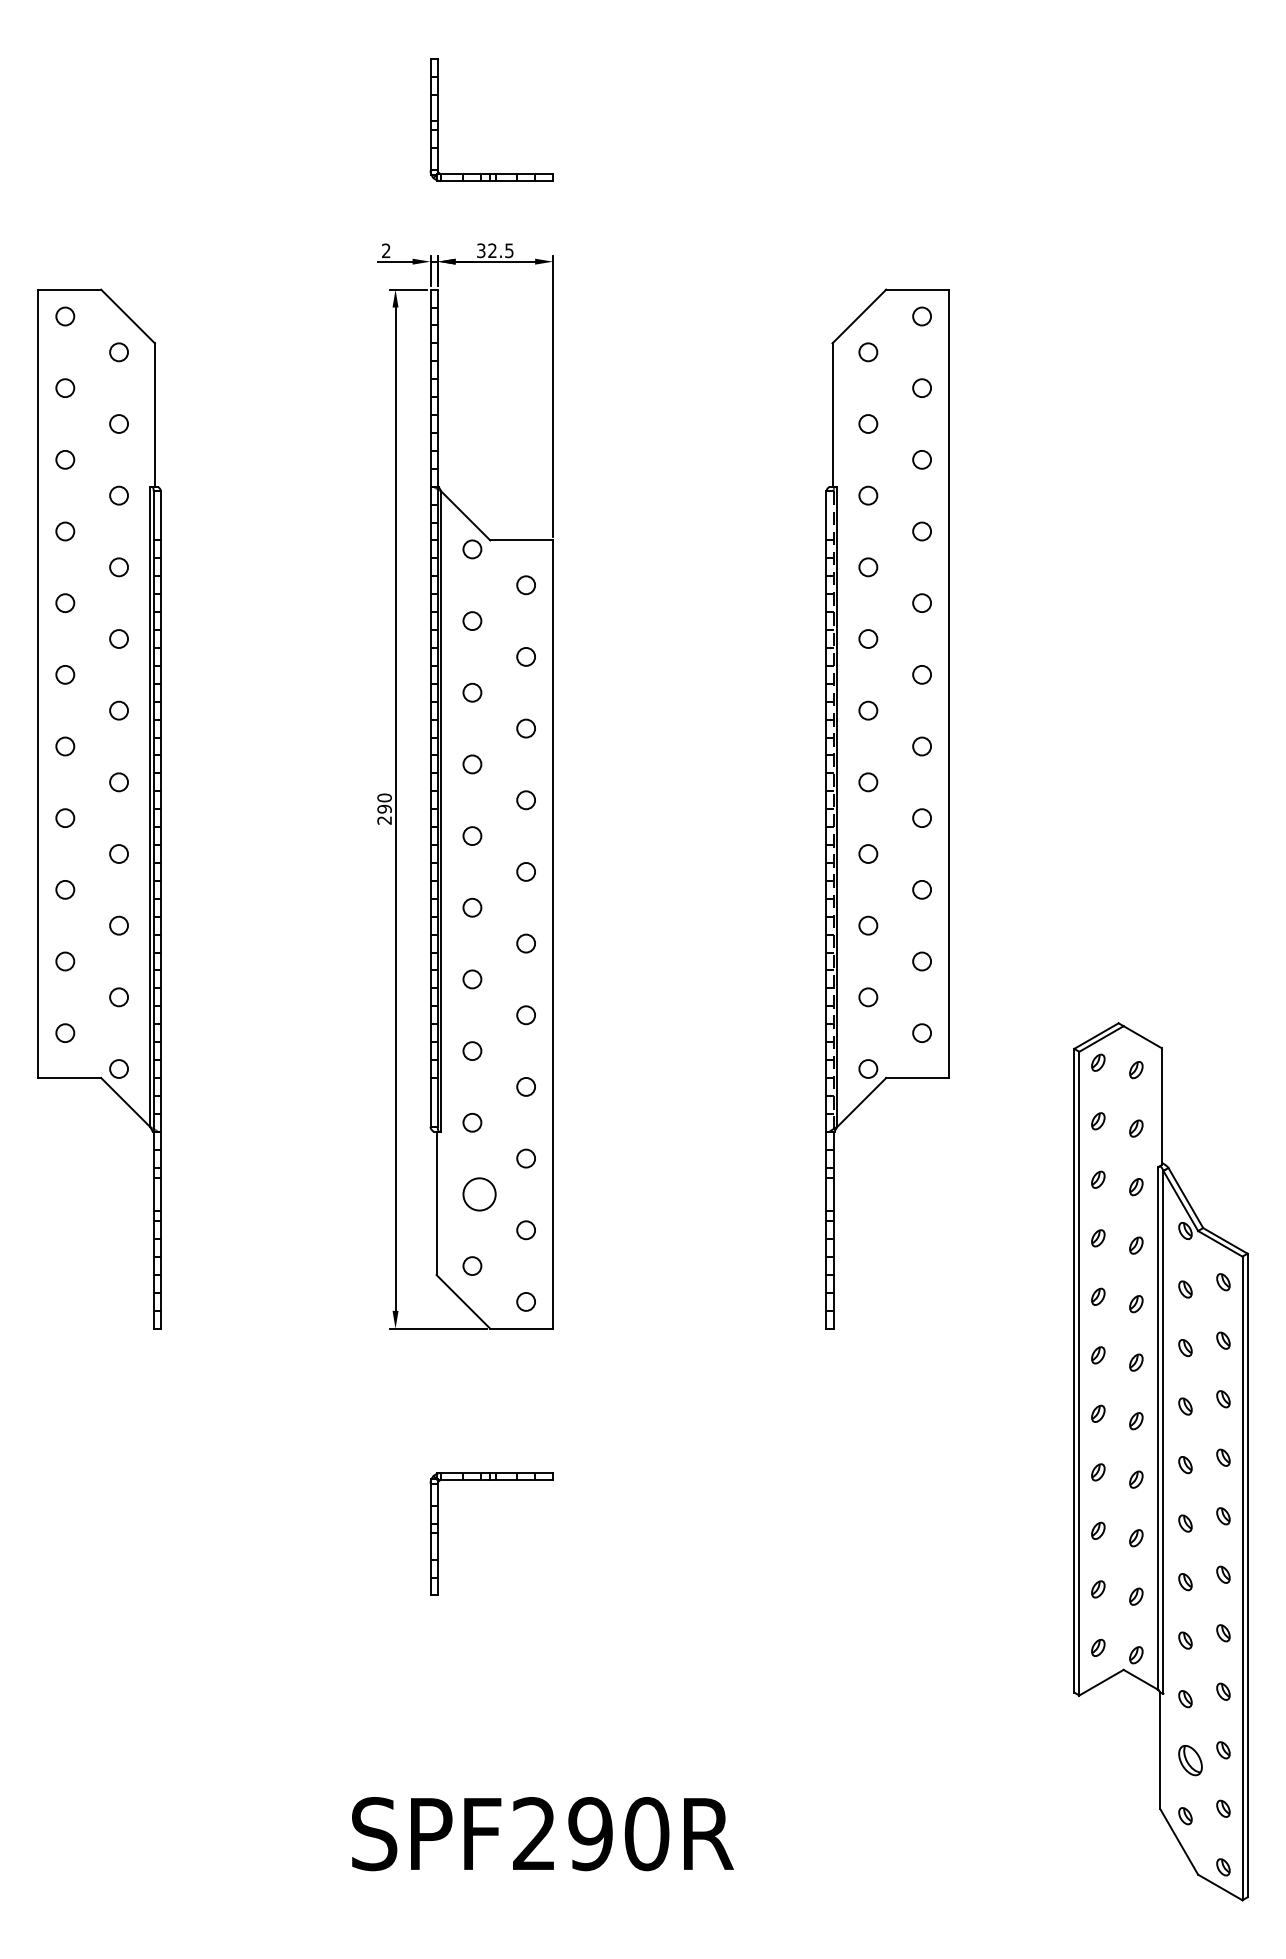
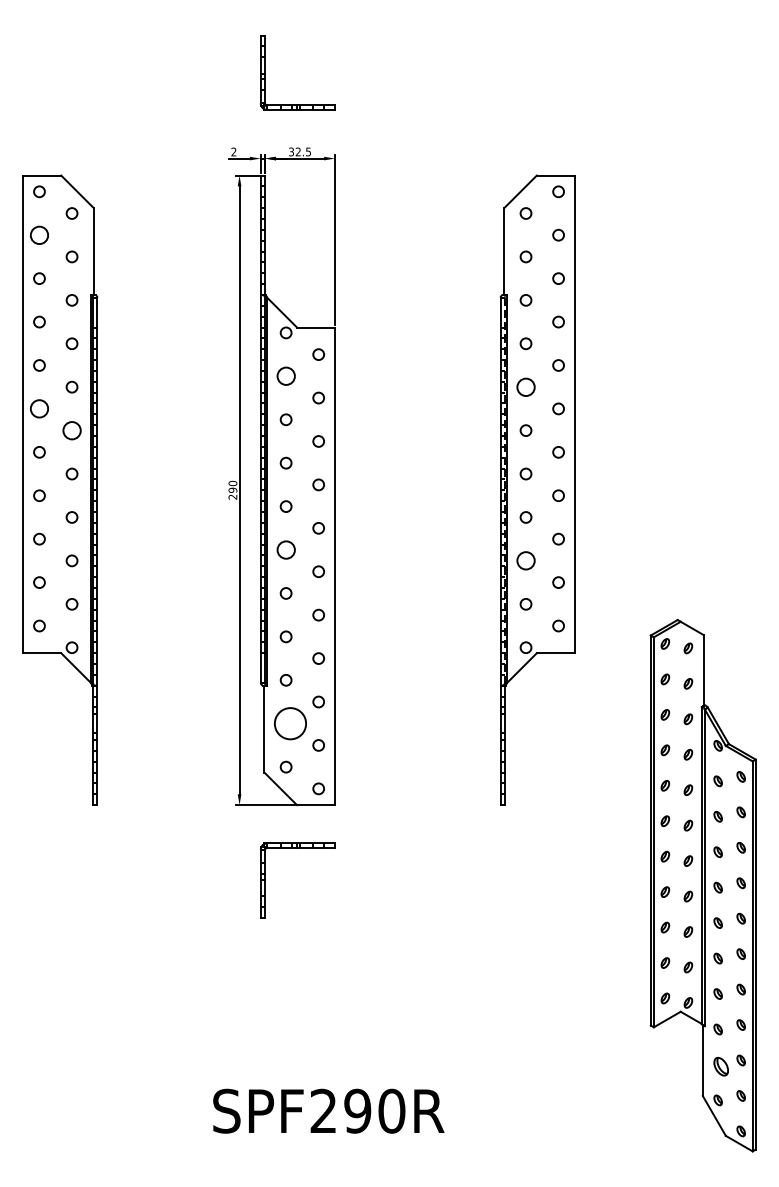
circle: (65, 386) -> (39, 234), size x1.6
circle: (471, 621) -> (285, 376), size x1.6
circle: (867, 637) -> (525, 386), size x1.6
circle: (65, 674) -> (39, 408), size x1.6
circle: (118, 710) -> (71, 430), size x1.6
circle: (471, 906) -> (285, 549), size x1.6
circle: (867, 925) -> (525, 560), size x1.6
circle: (479, 1194) -> (290, 723), size x1.6
part: (491, 1481) -> (297, 848), moved

